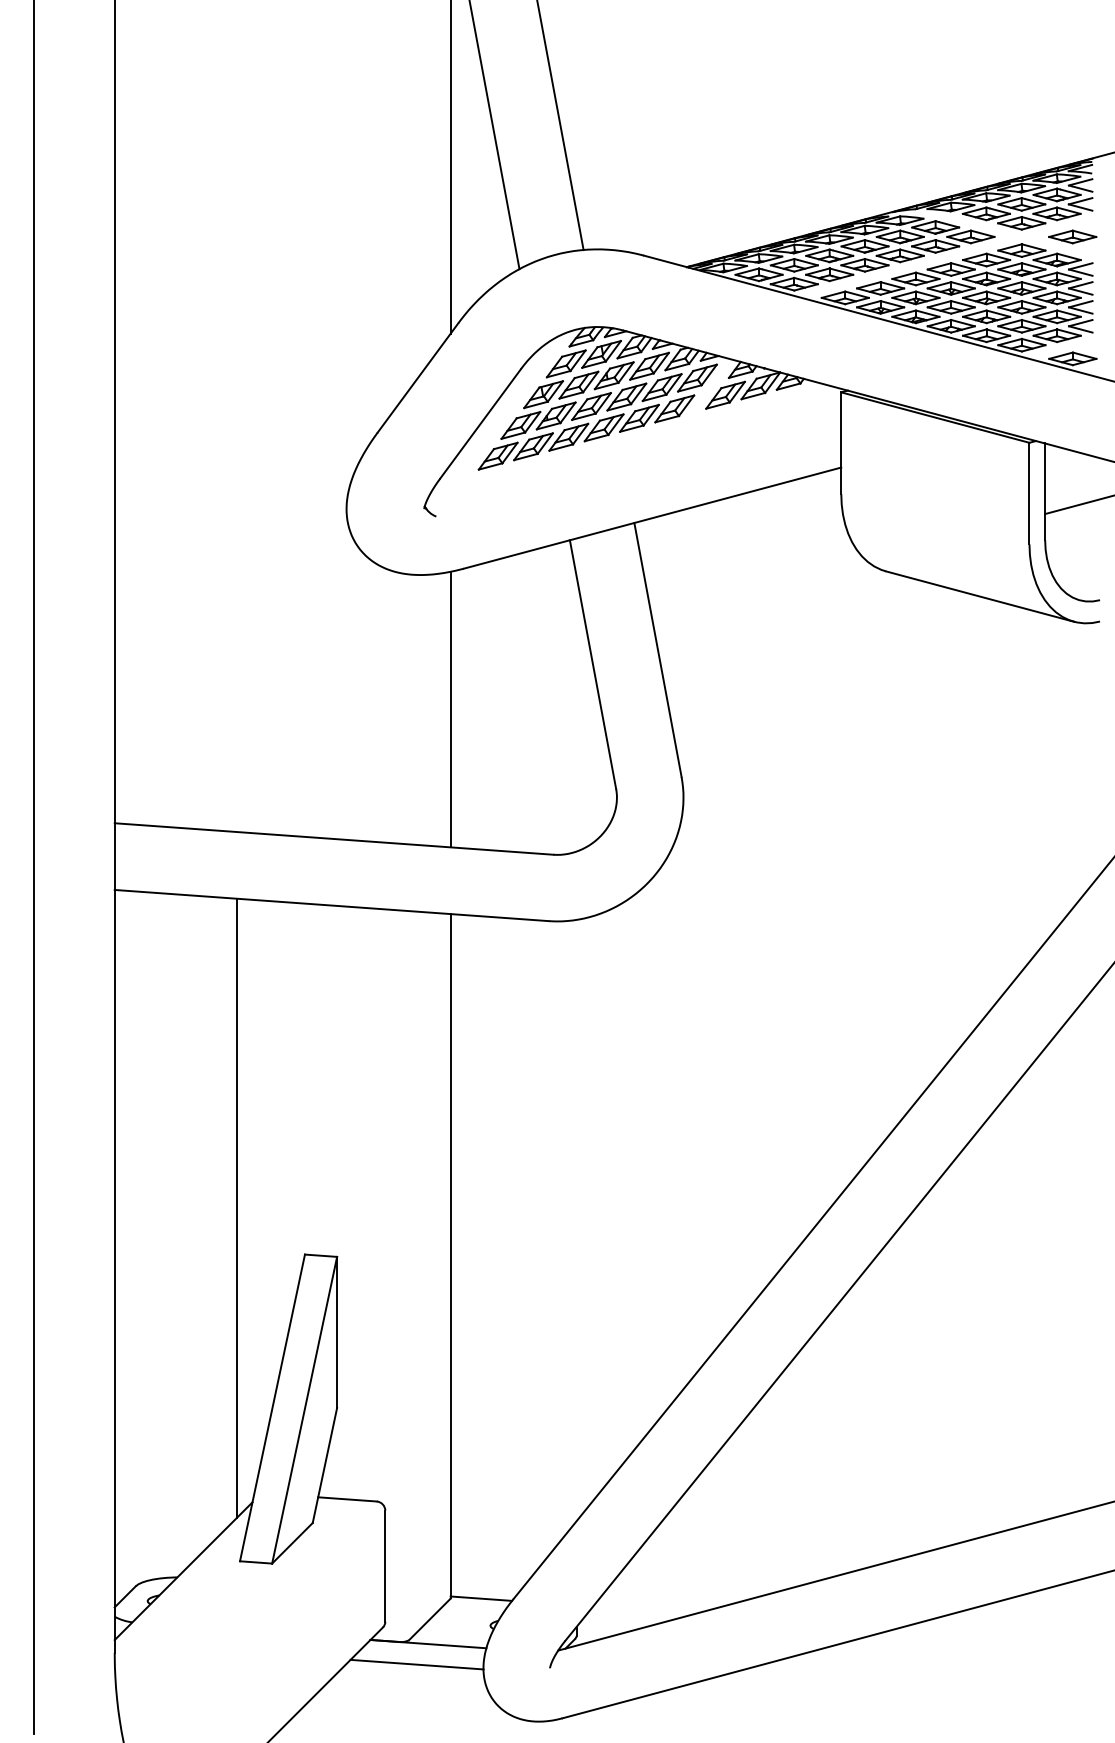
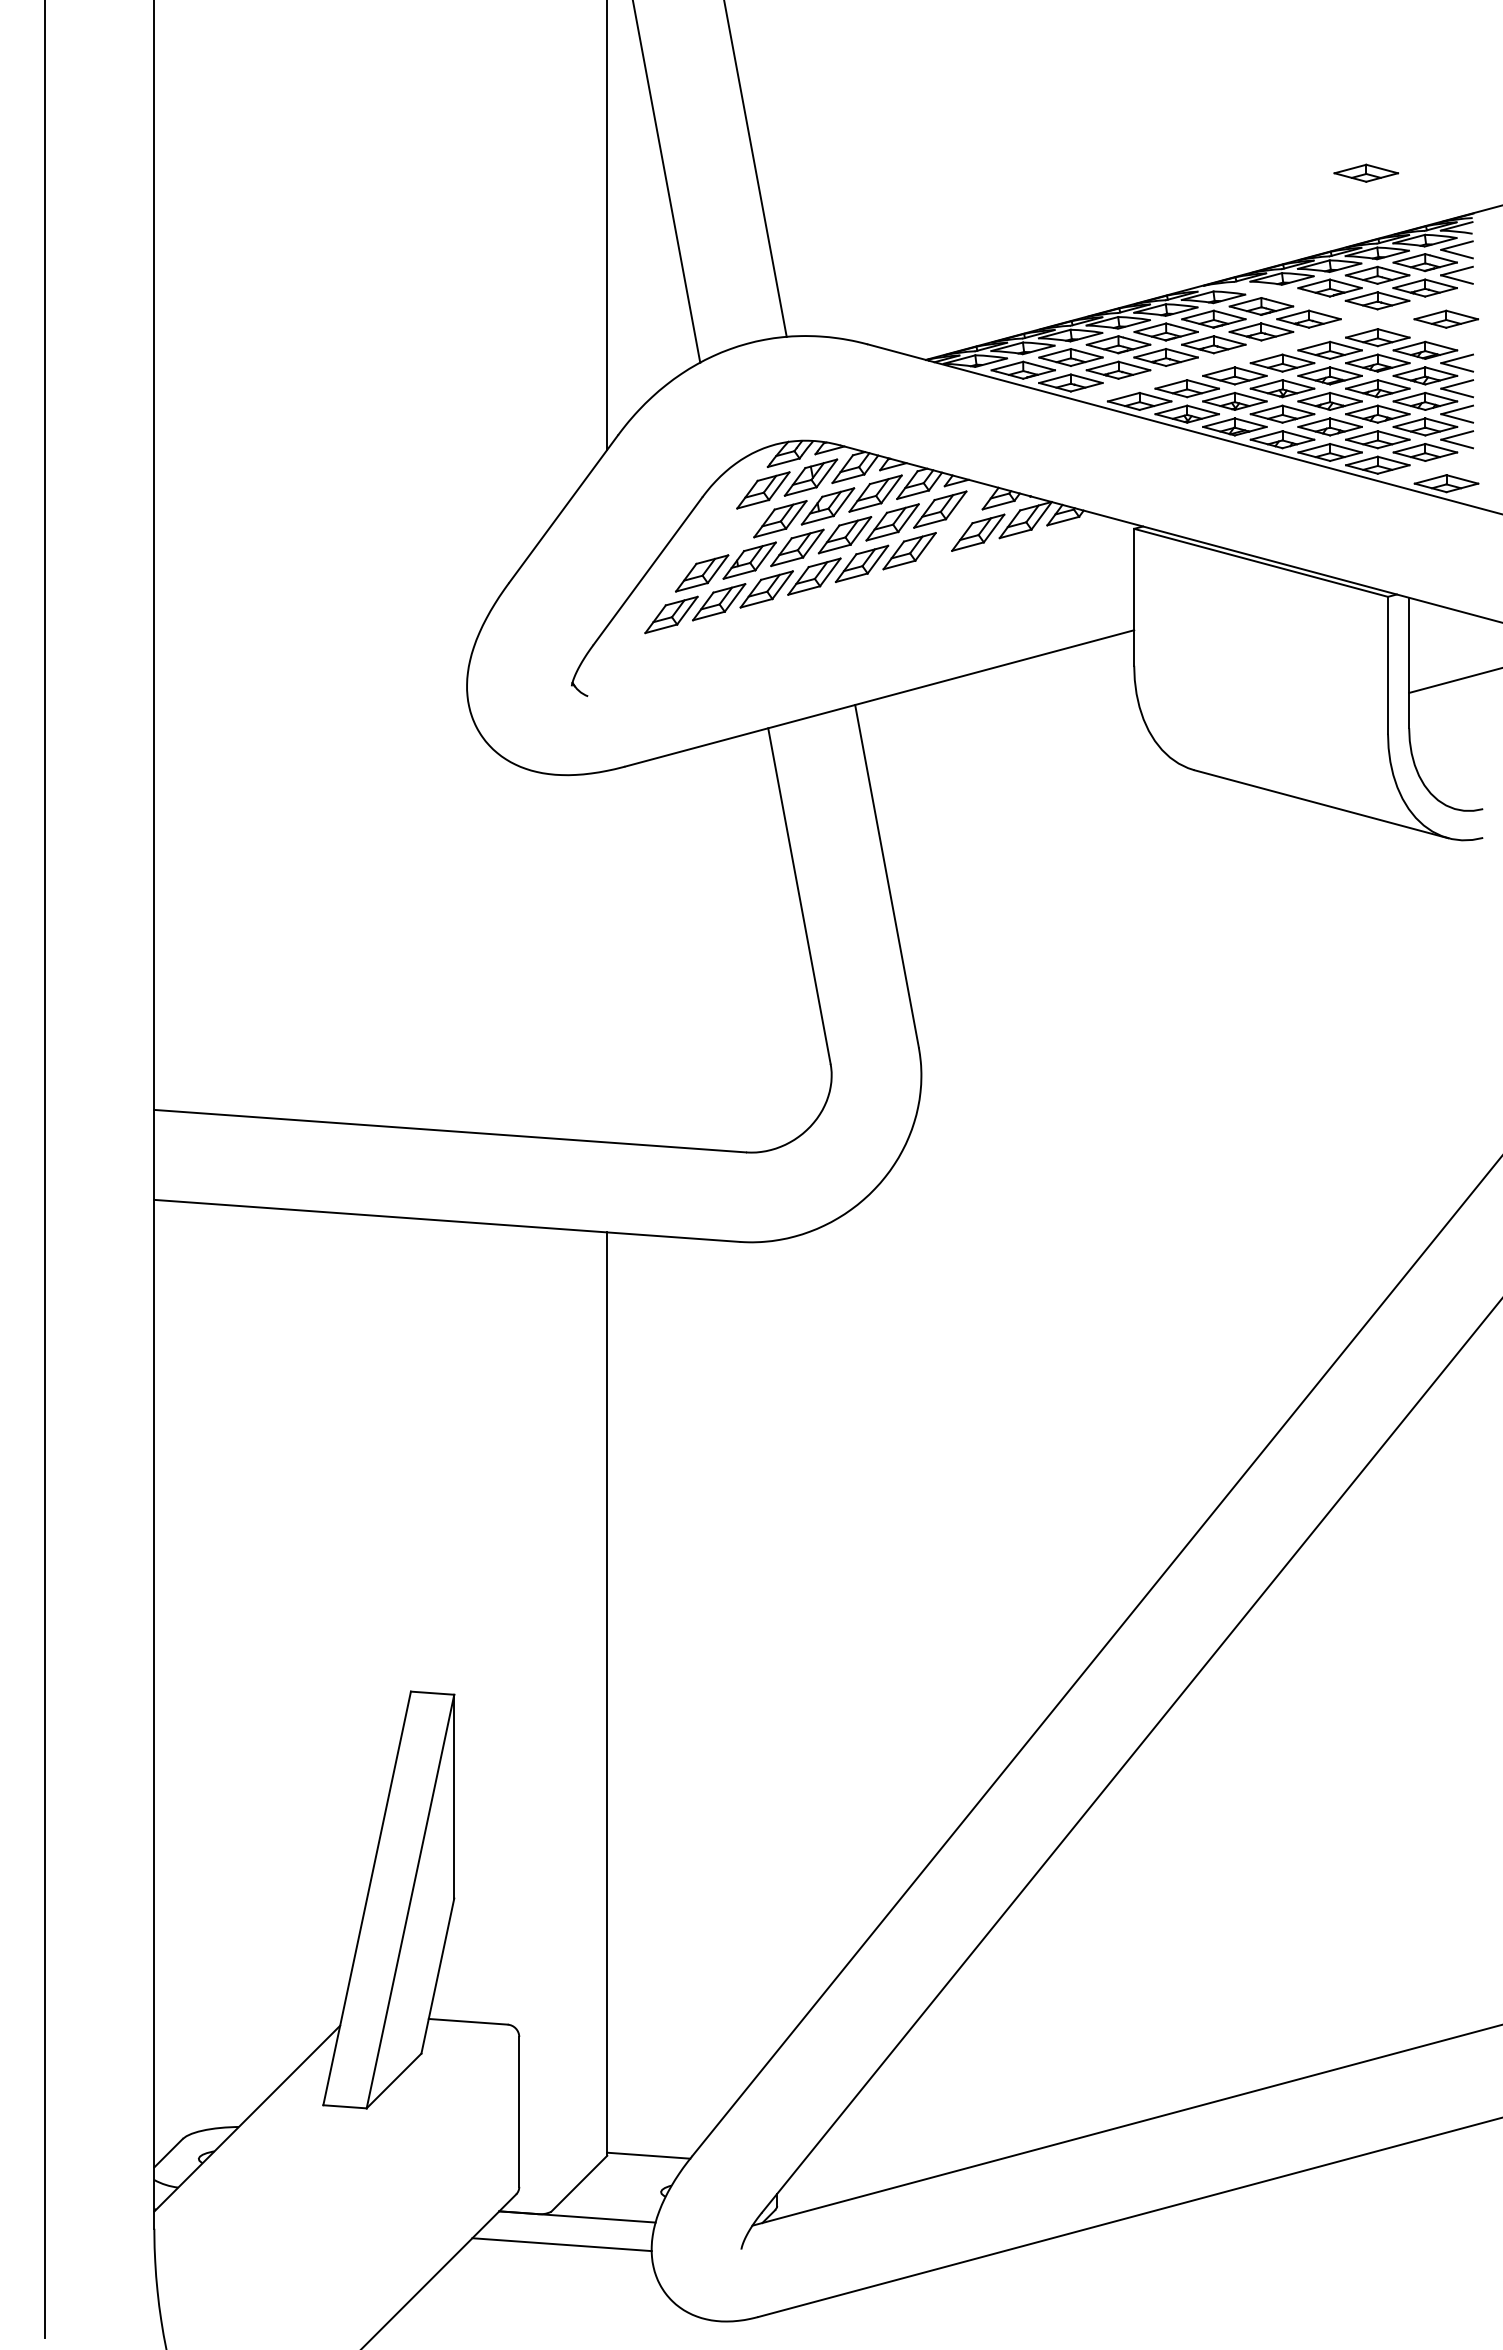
part: (1013, 128) -> (1366, 172), added
part: (543, 394) -> (732, 531), removed
line: (450, 709) -> (607, 956), removed
line: (237, 1207) -> (319, 1628), removed

